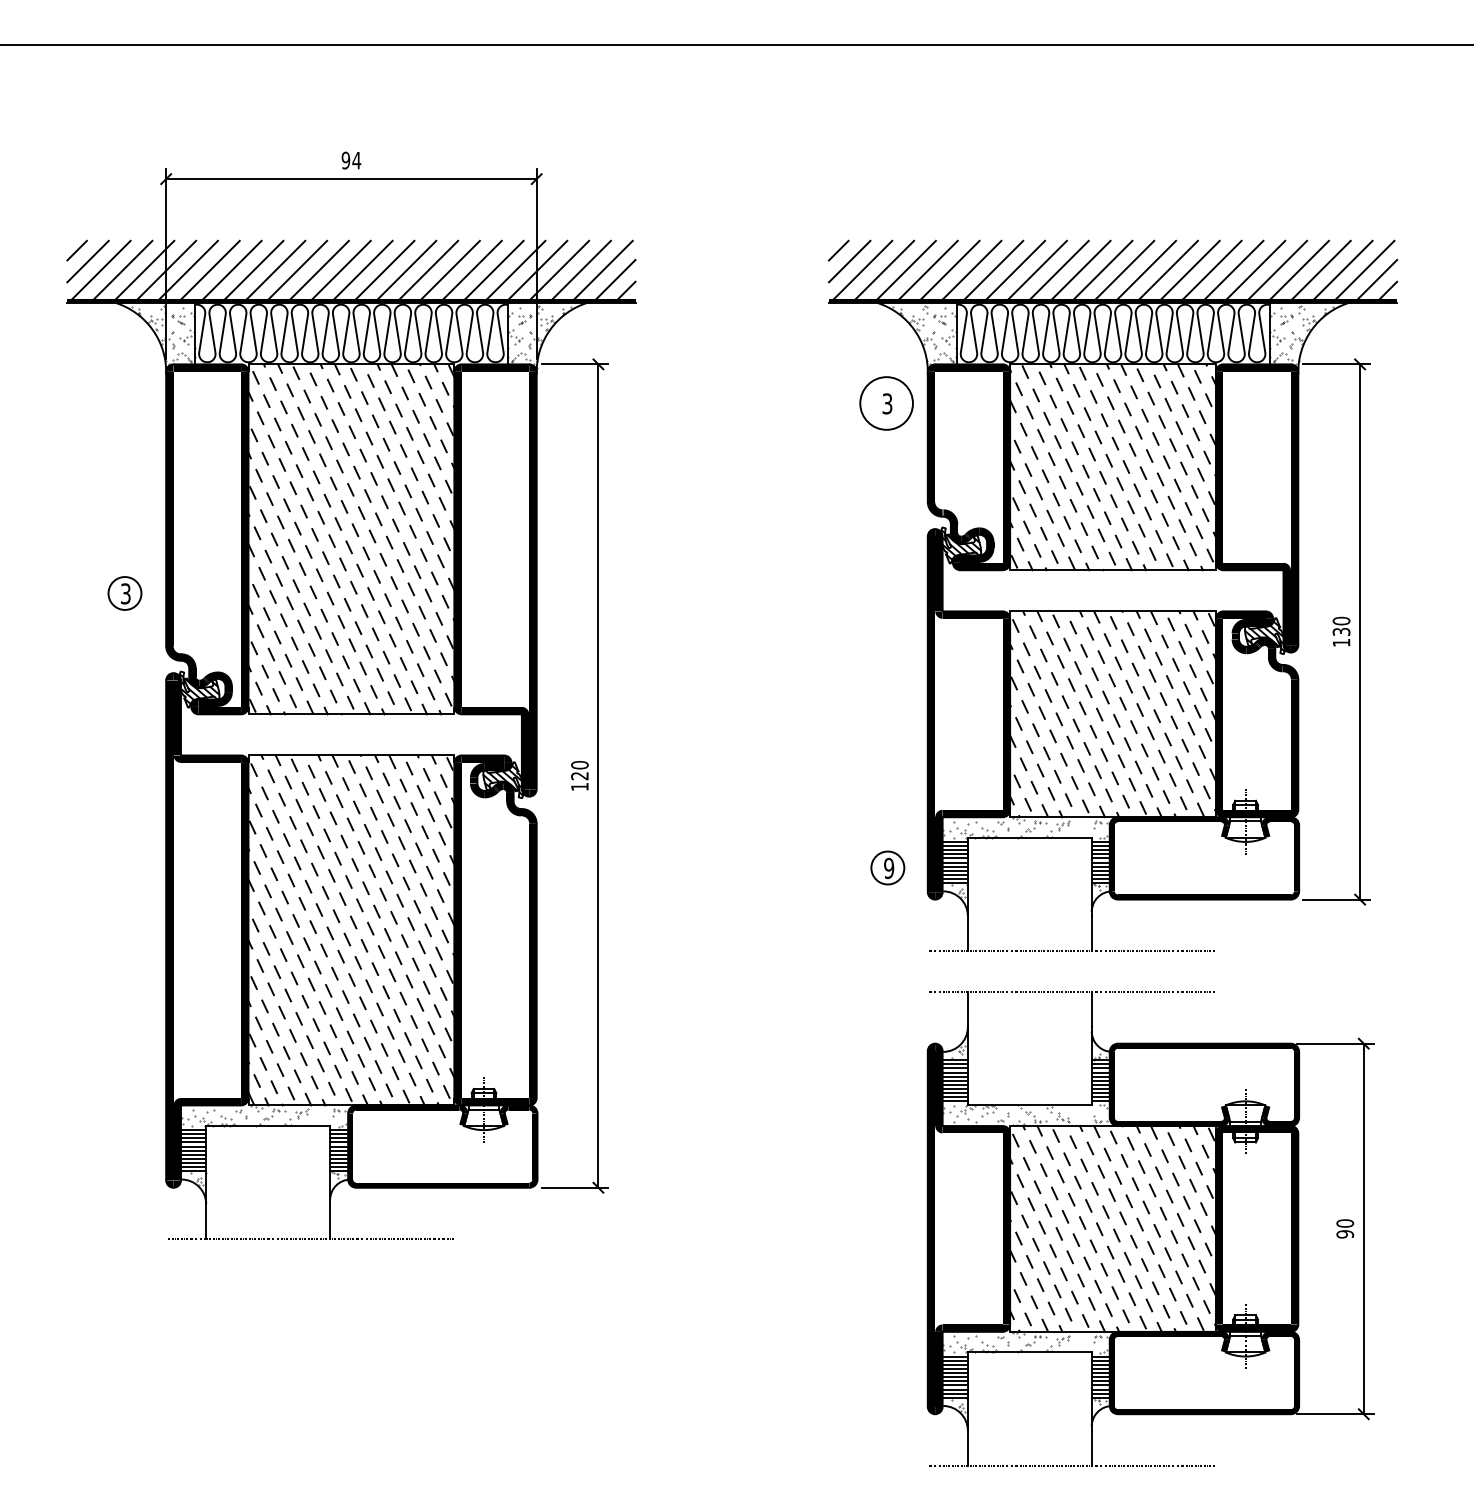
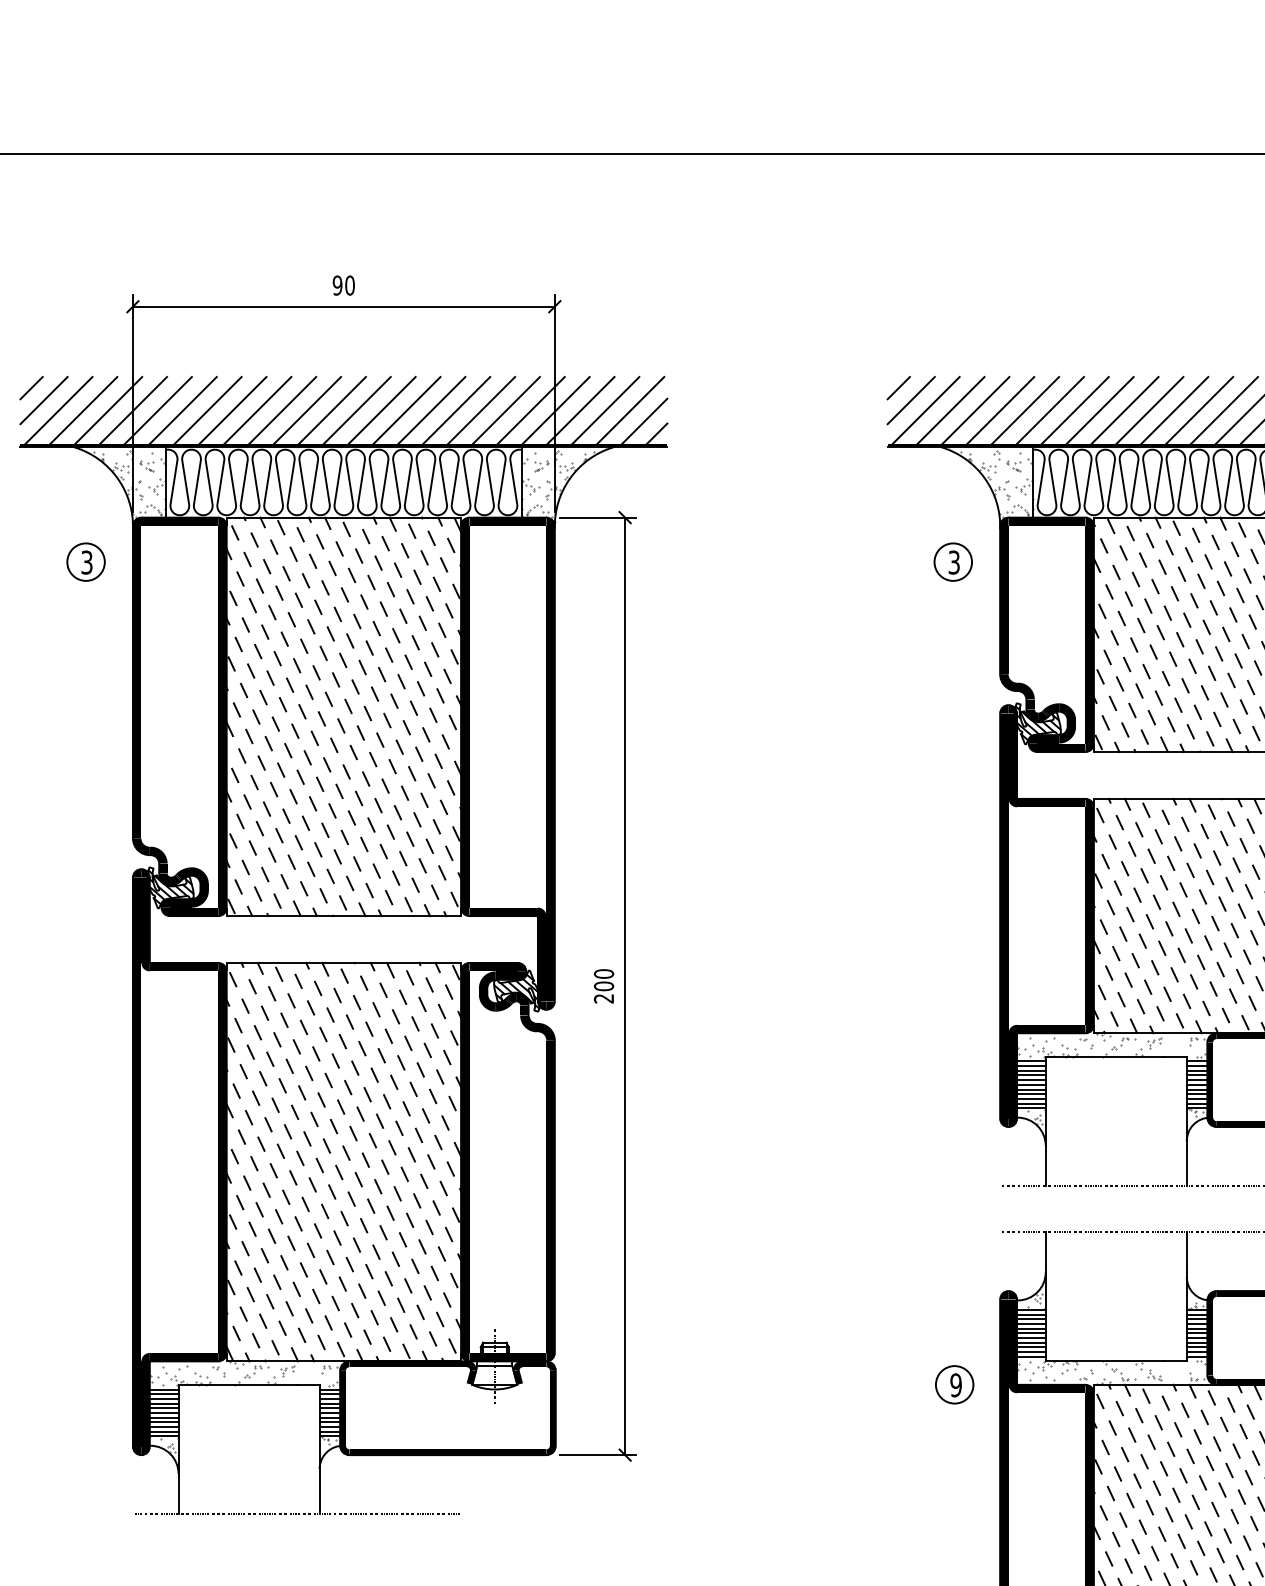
text: (356, 160) -> (349, 285), 94 -> 90
circle: (886, 403) -> (953, 562), size x0.62
part: (124, 593) -> (85, 562), moved
text: (579, 781) -> (603, 992), 120 -> 200
part: (887, 867) -> (954, 1384), moved

